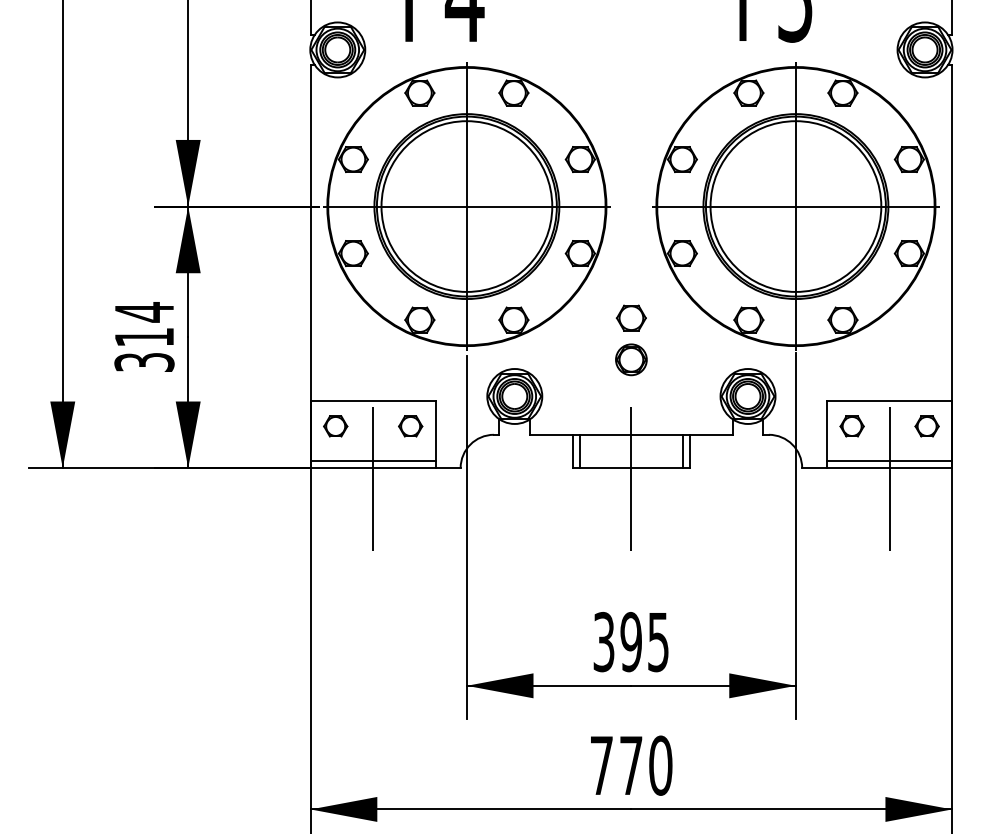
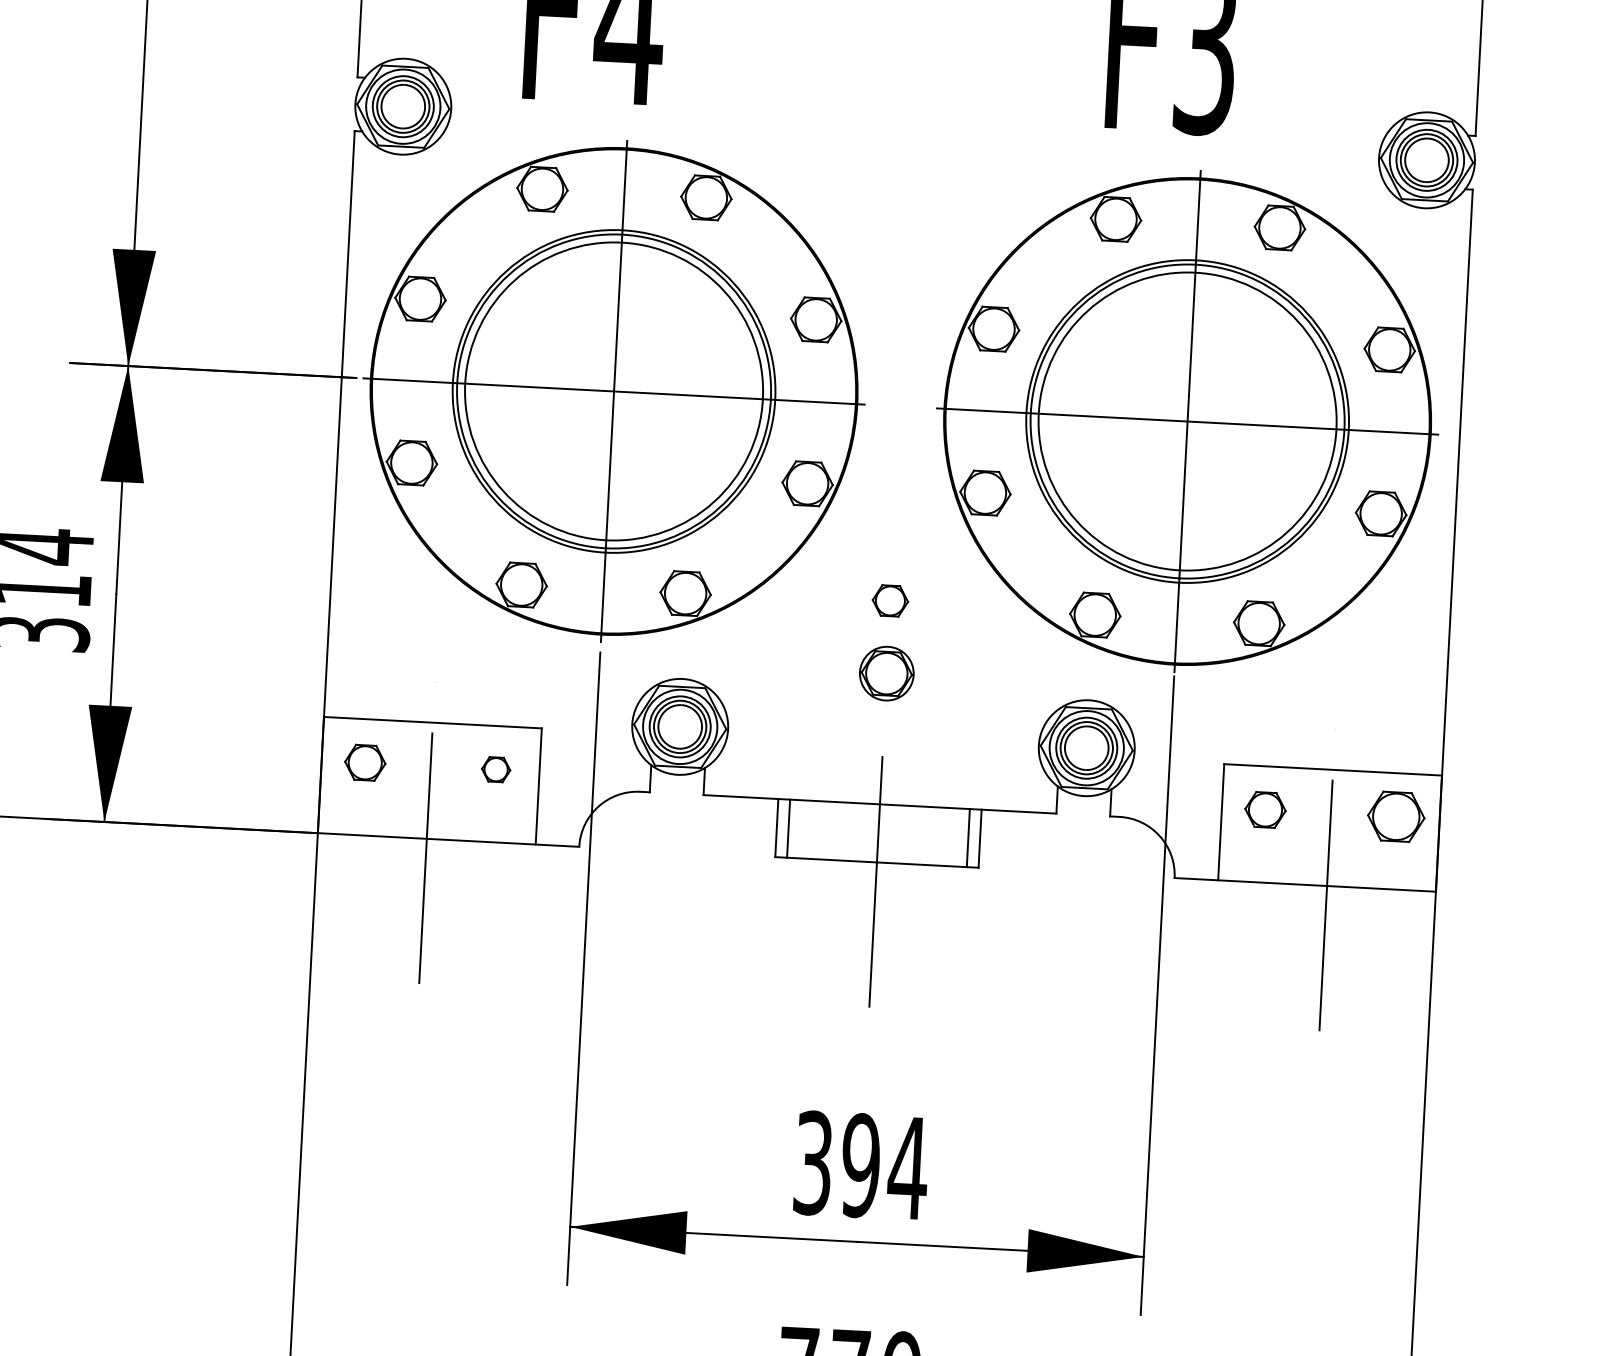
part: (630, 317) -> (889, 599), size x0.7
part: (410, 426) -> (495, 769), size x0.7
part: (926, 426) -> (1395, 816), size x1.4
line: (372, 461) -> (426, 827), removed
line: (889, 461) -> (1327, 874), removed
text: (658, 642) -> (908, 1168), 395 -> 394

